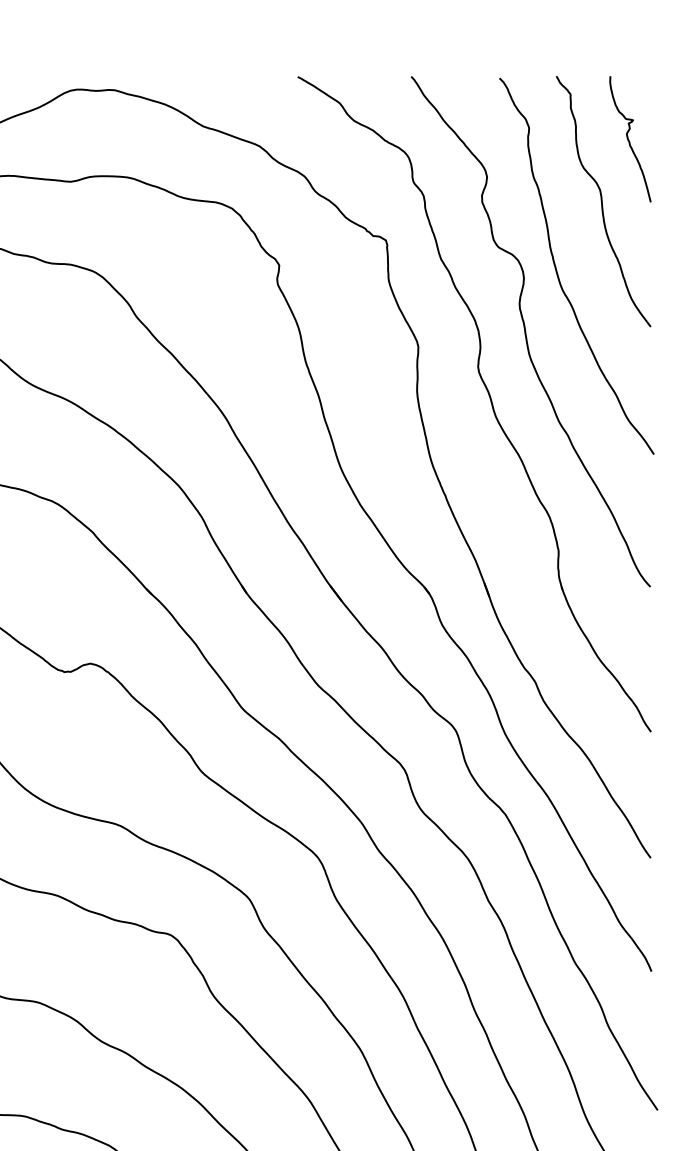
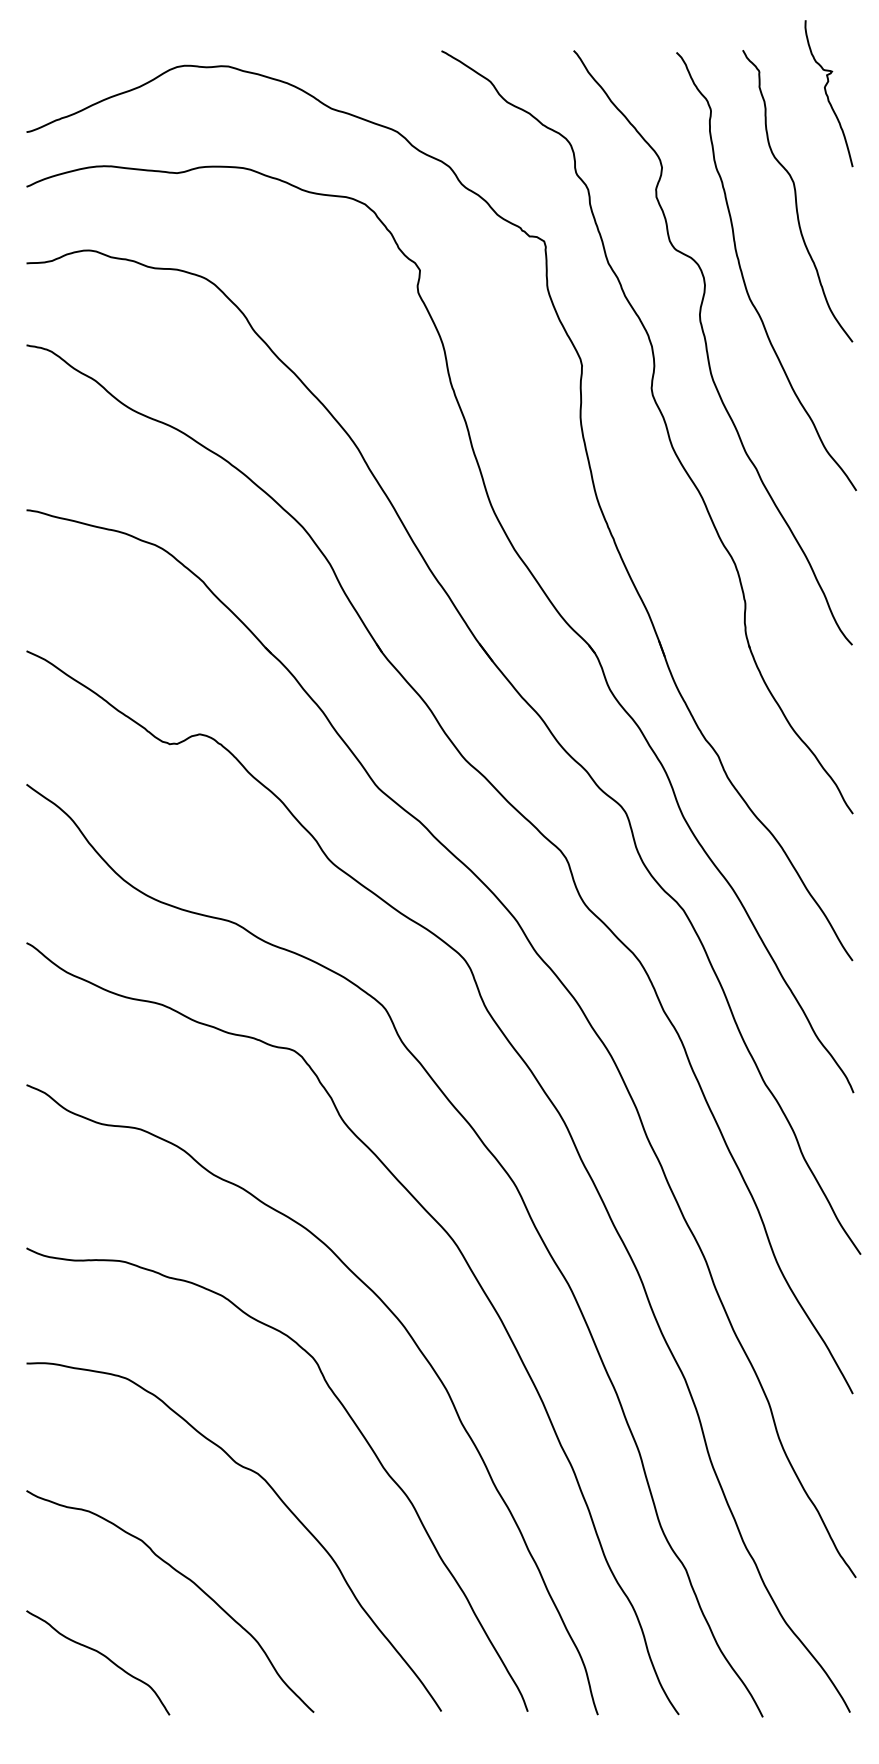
curve: (629, 139) -> (827, 93), moved

